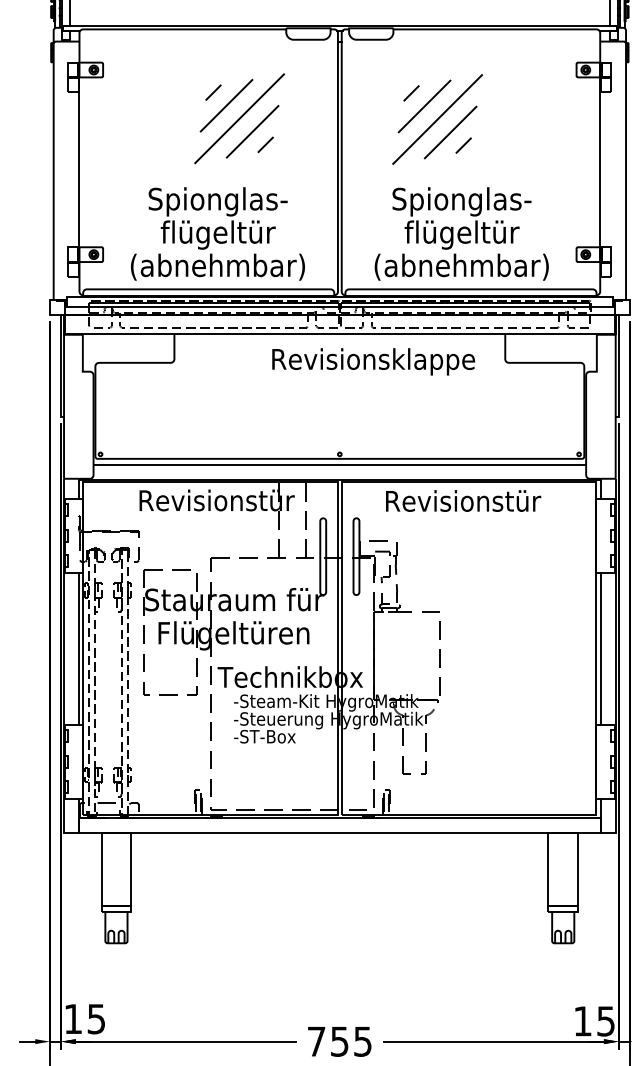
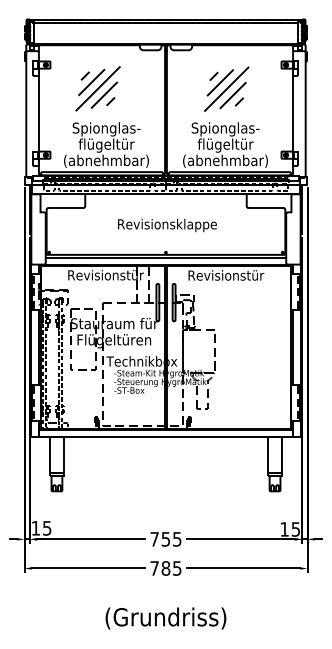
part: (238, 118) -> (97, 88), moved
part: (437, 118) -> (226, 88), moved
text: (373, 361) -> (167, 225), moved

